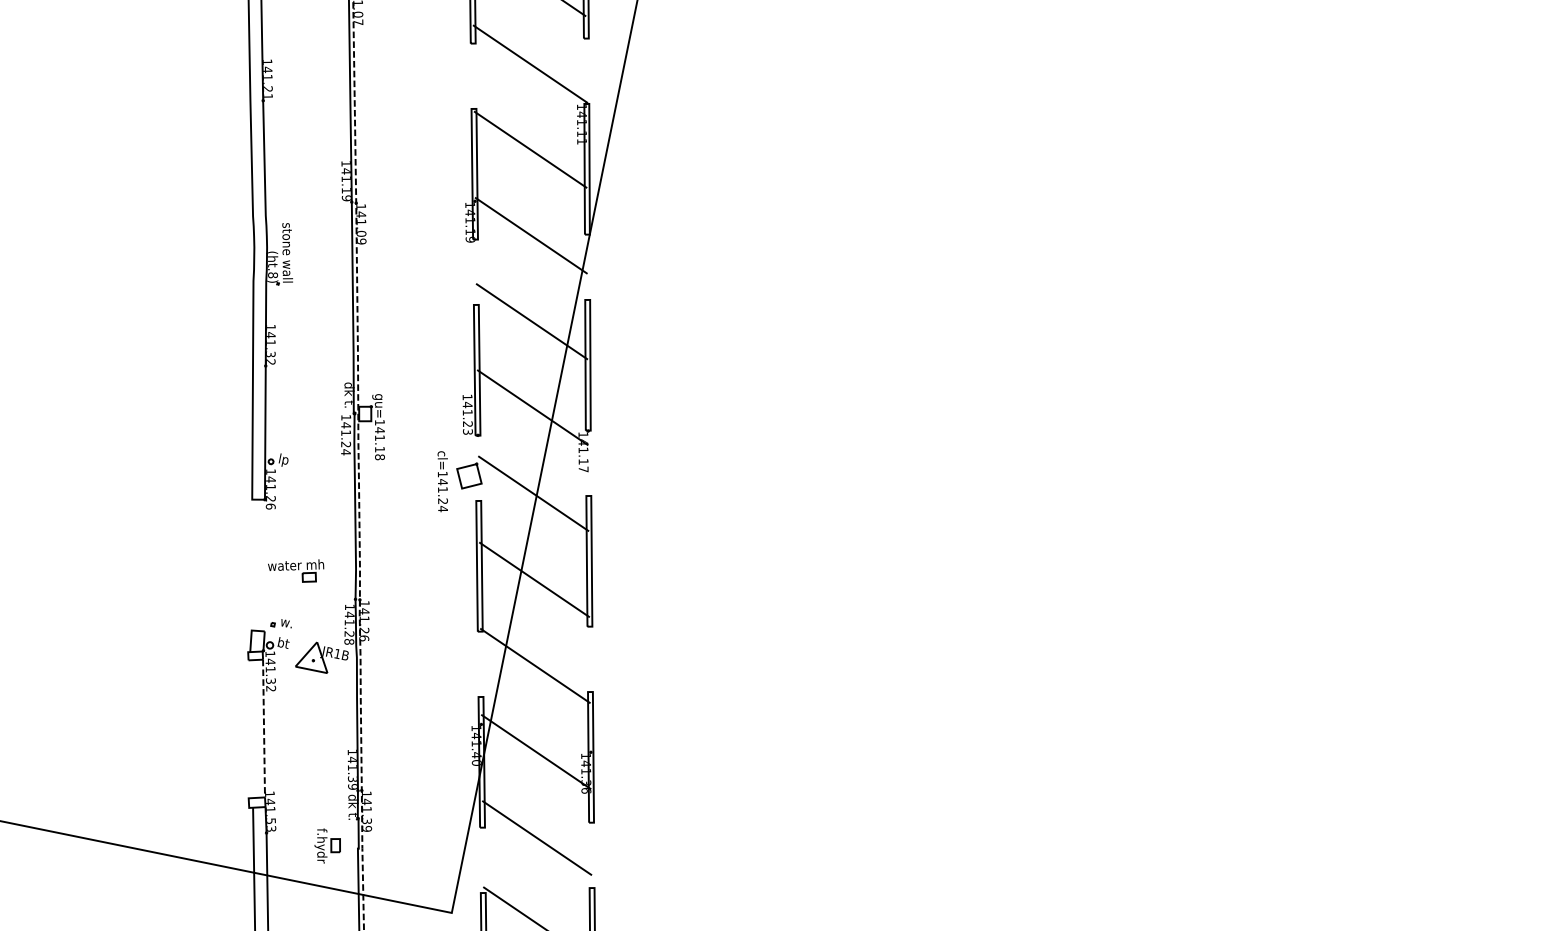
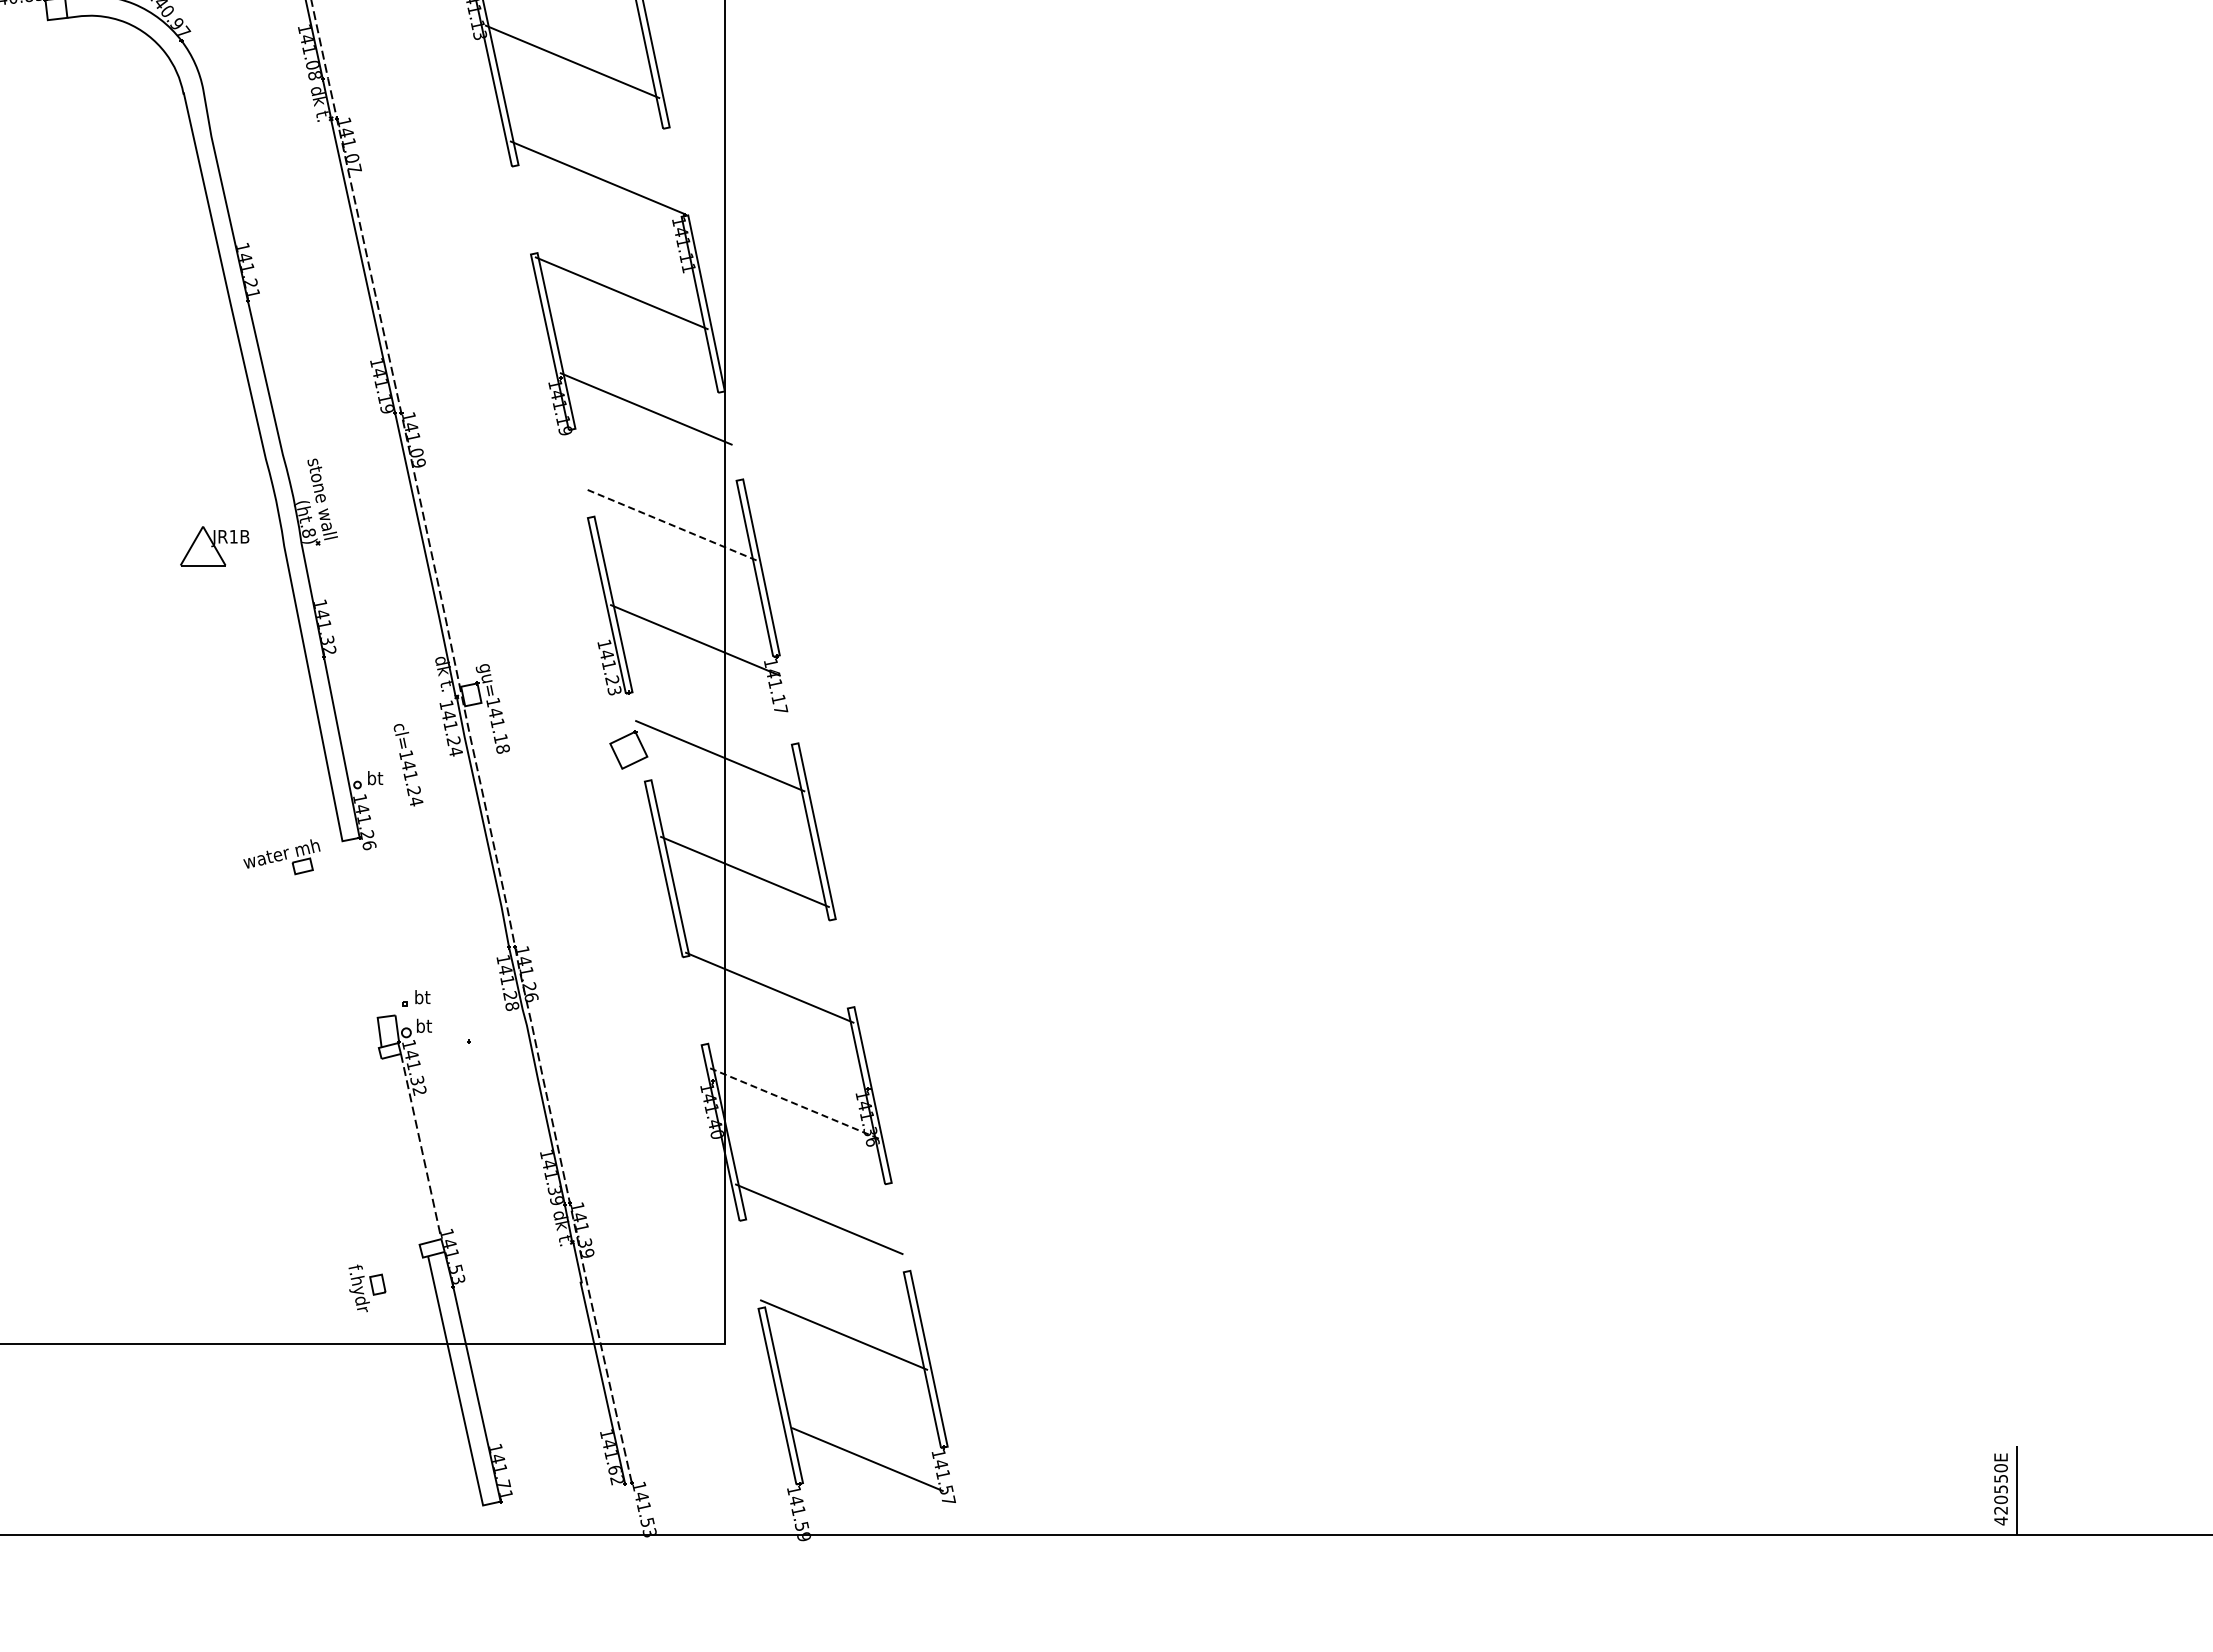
line: (531, 321) -> (670, 524), solid -> dashed
text: (285, 461) -> (376, 780), lp -> bt
text: (442, 482) -> (408, 765), moved
part: (295, 567) -> (281, 857), moved
text: (286, 622) -> (422, 997), w. -> bt
part: (322, 658) -> (214, 546), moved
line: (536, 751) -> (794, 1103), solid -> dashed
part: (327, 846) -> (367, 1288), moved

